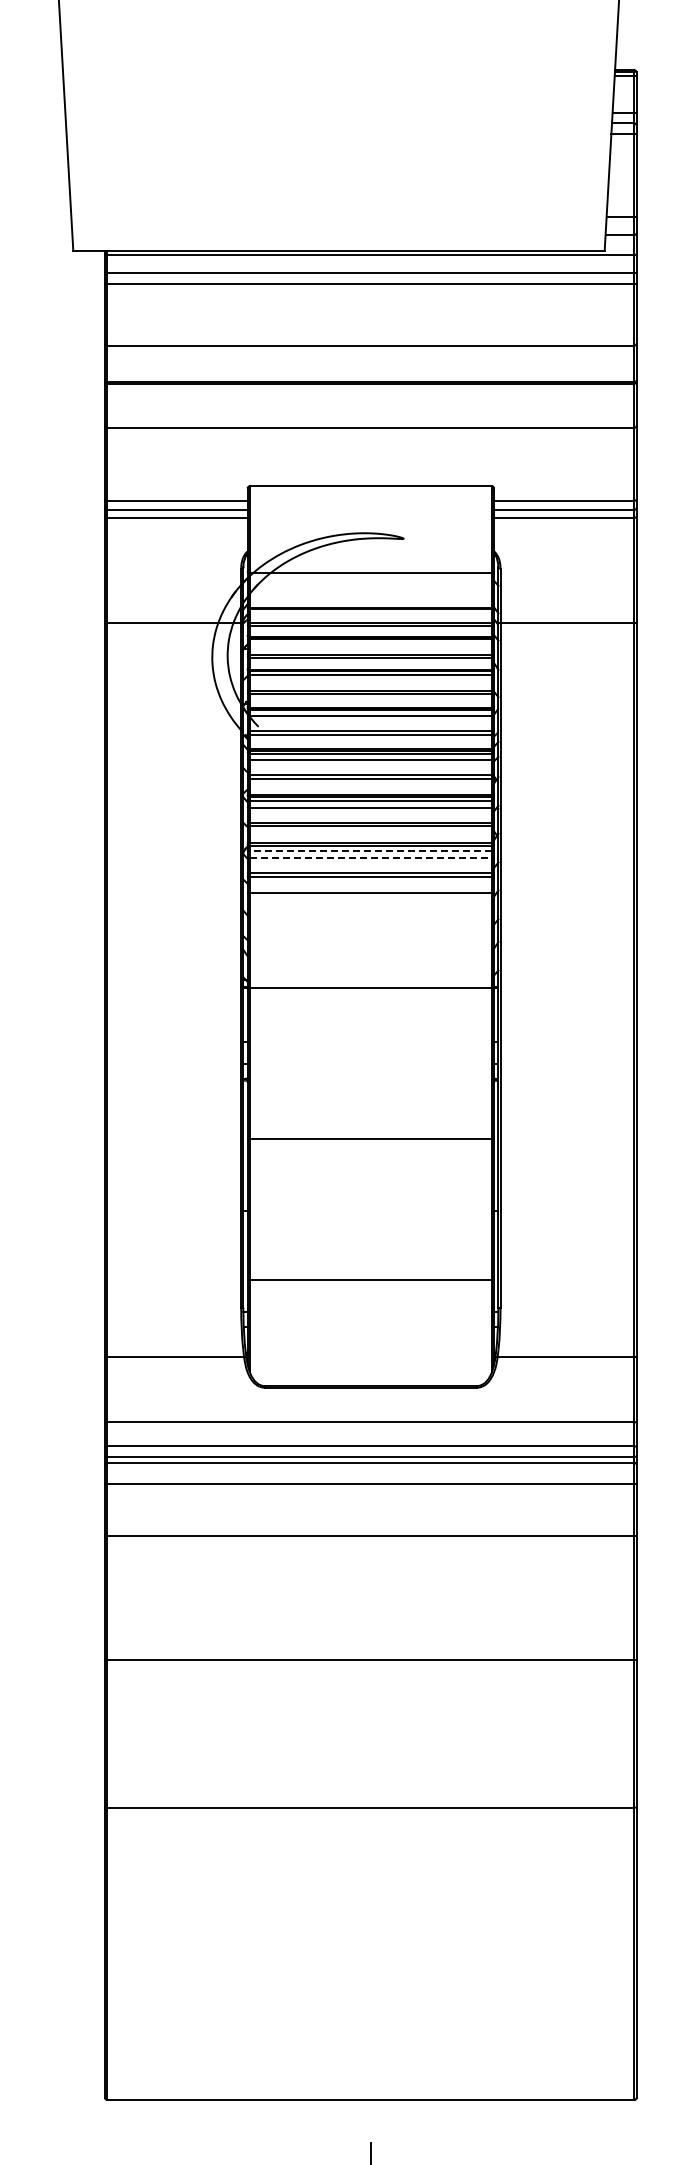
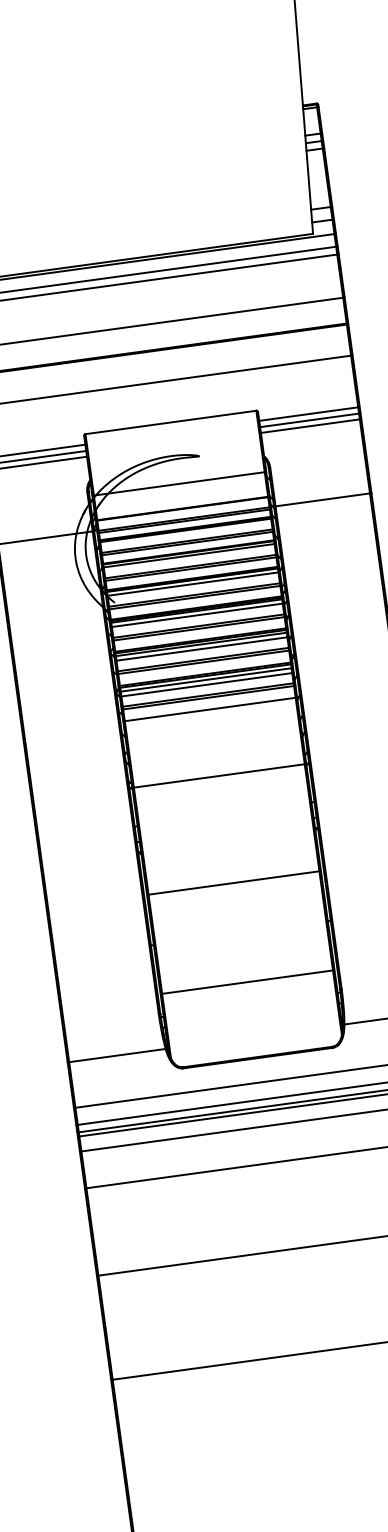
line: (370, 851) -> (205, 680), dashed -> solid
line: (371, 858) -> (207, 684), dashed -> solid

